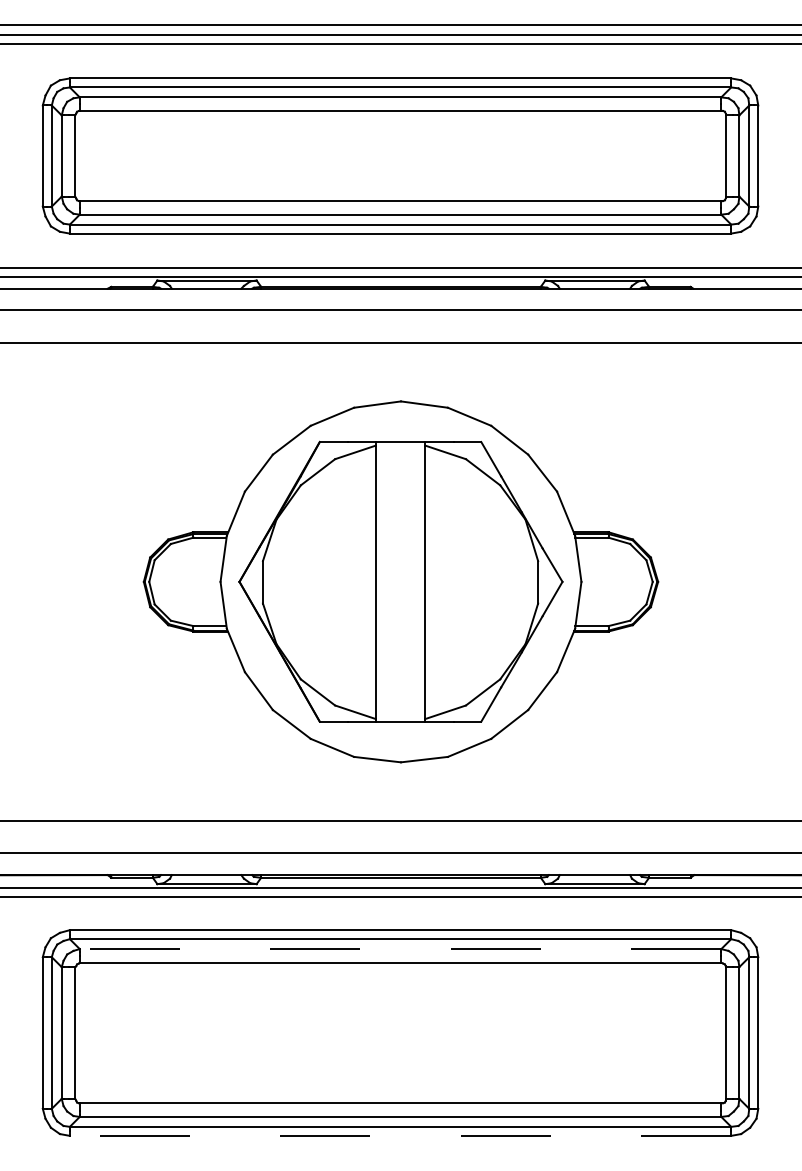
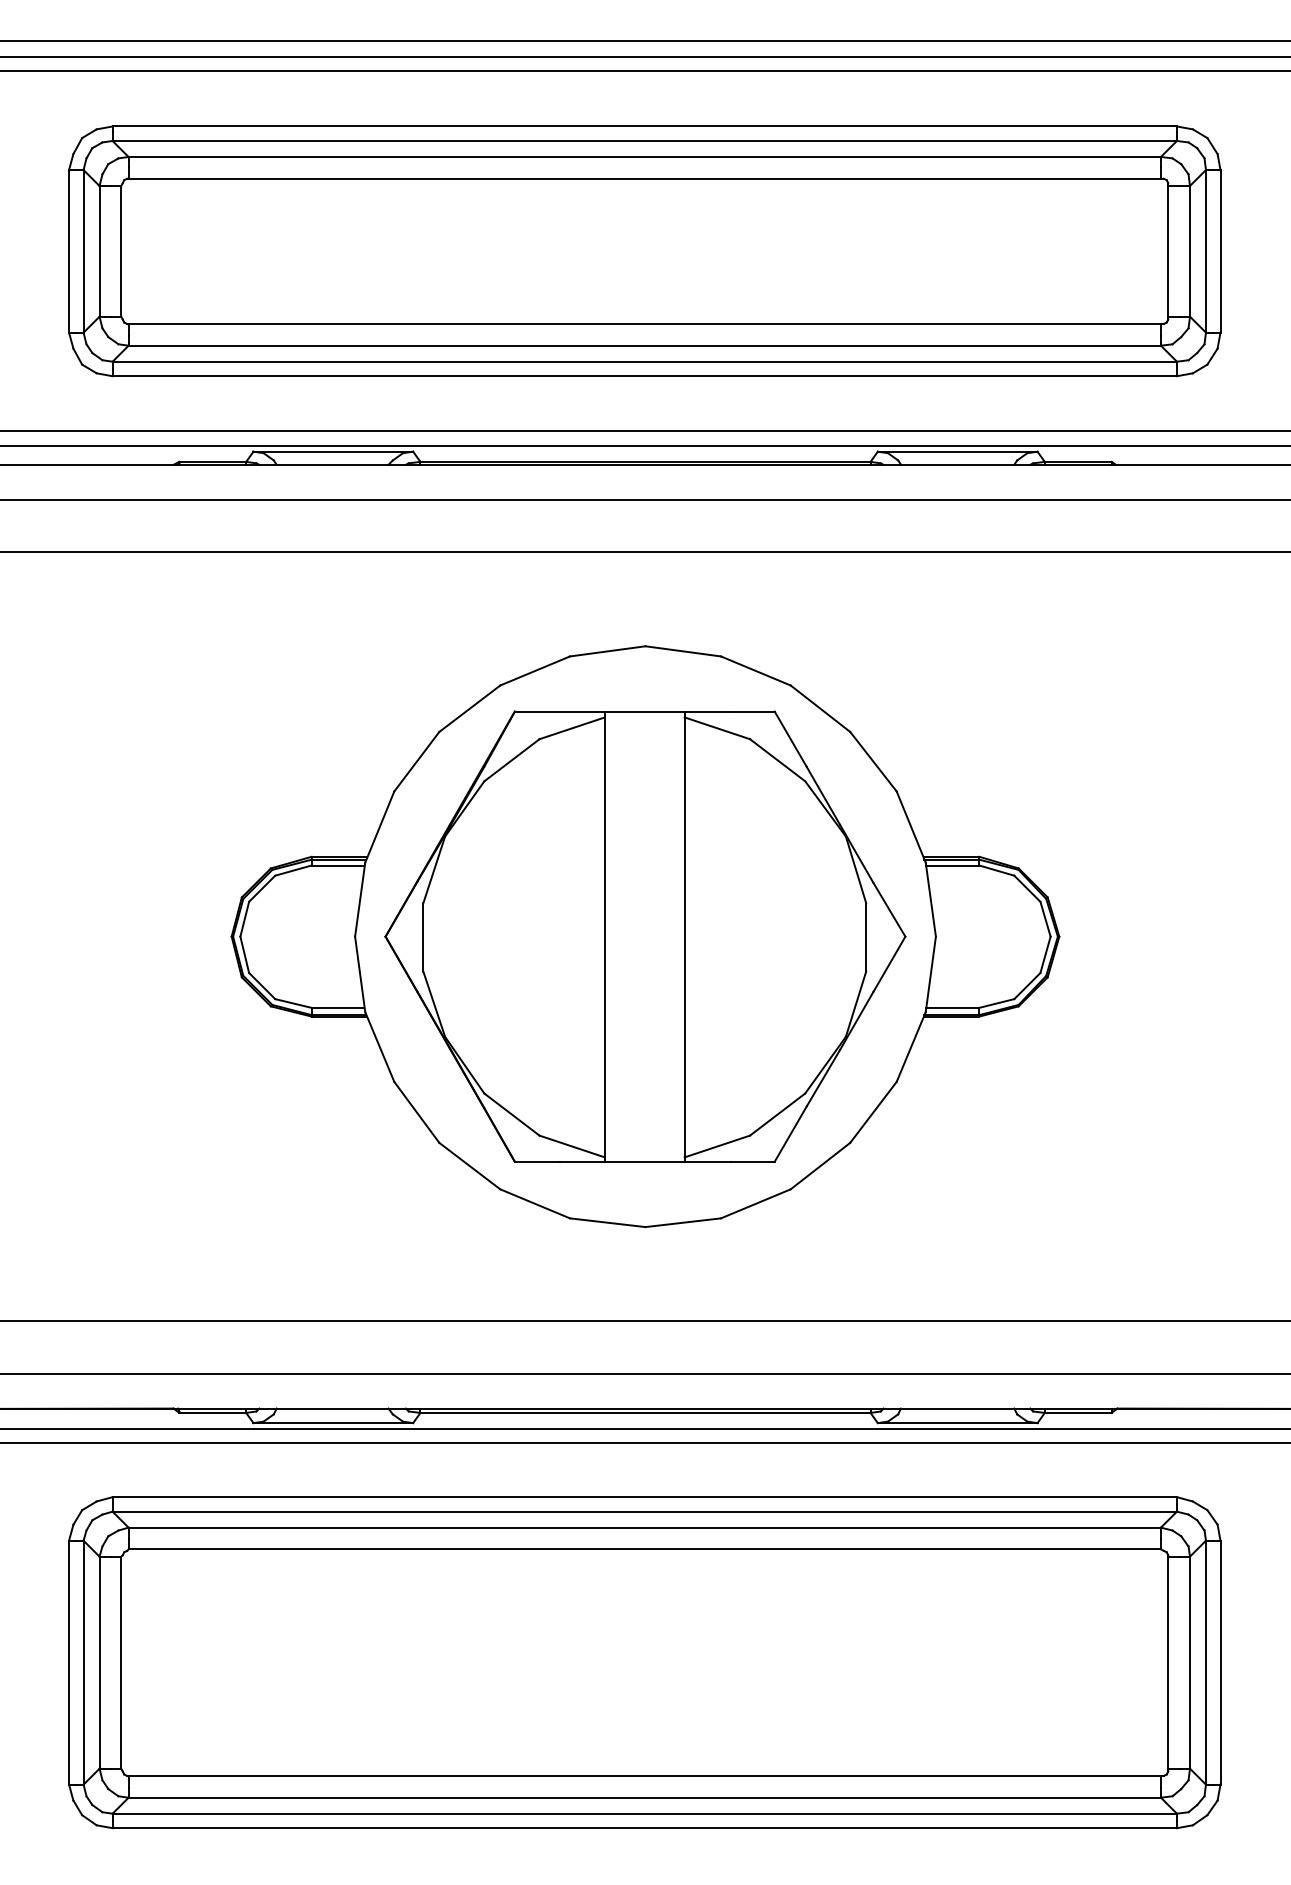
line: (400, 949) -> (644, 1528), dashed -> solid
line: (400, 1135) -> (644, 1827), dashed -> solid

